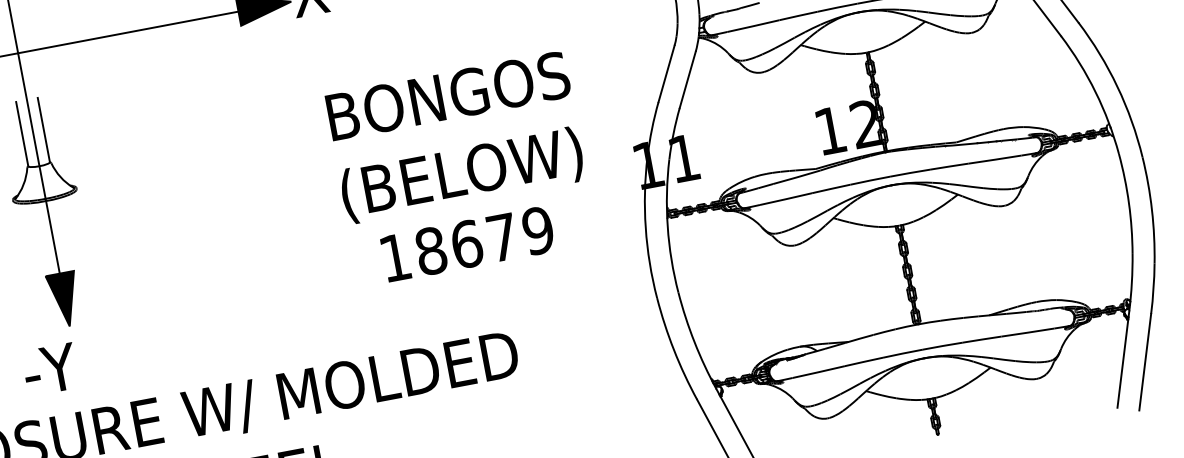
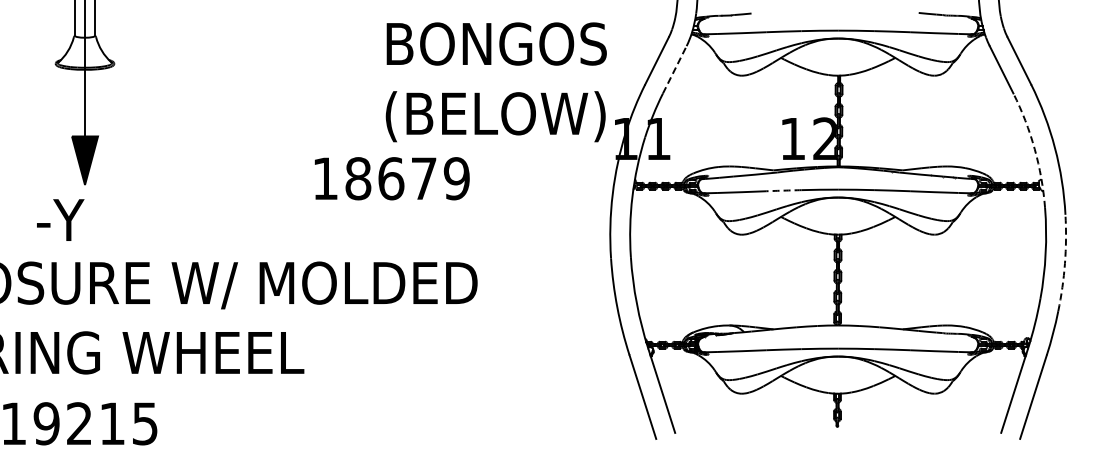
line: (688, 79) -> (675, 69), solid -> dashed
arc: (1095, 92) -> (1034, 149), solid -> dashed
text: (455, 138) -> (495, 82), moved
arc: (830, 188) -> (783, 190), solid -> dashed
arc: (1151, 210) -> (1064, 263), solid -> dashed
text: (467, 244) -> (391, 178), moved

